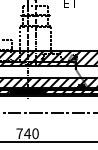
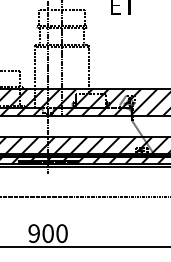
text: (23, 133) -> (40, 233), 740 -> 900

